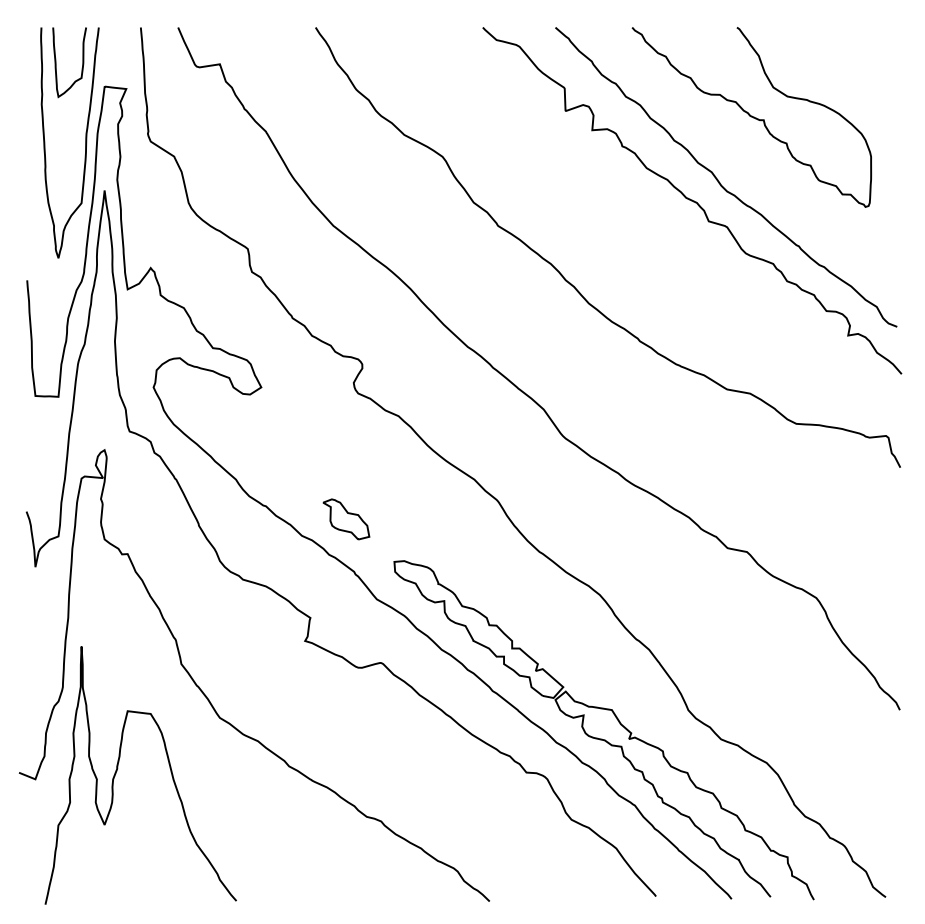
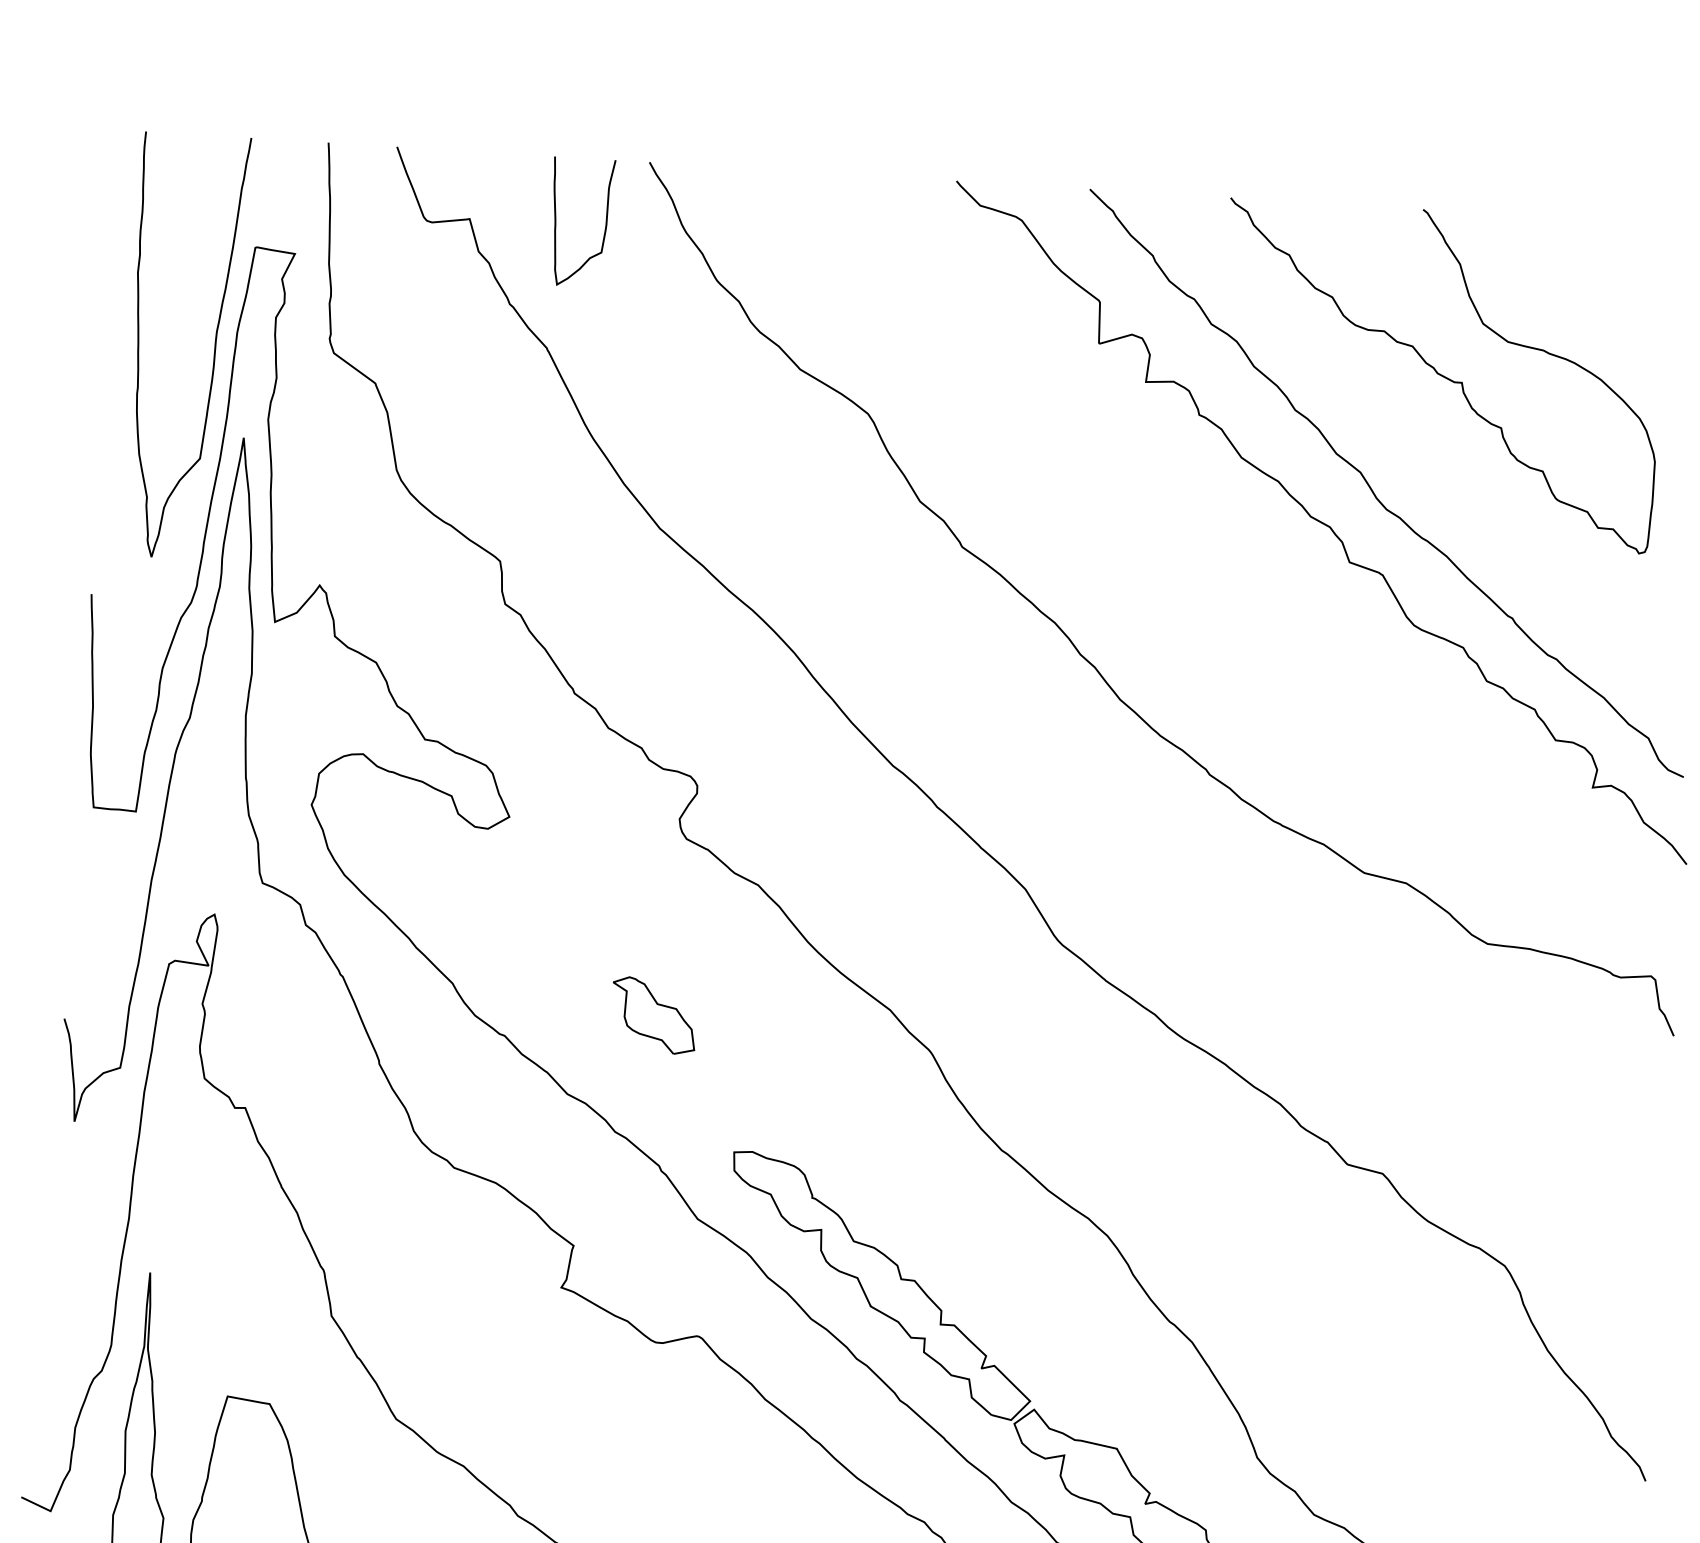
curve: (56, 62) -> (557, 221), moved
part: (346, 519) -> (654, 1015), moved

